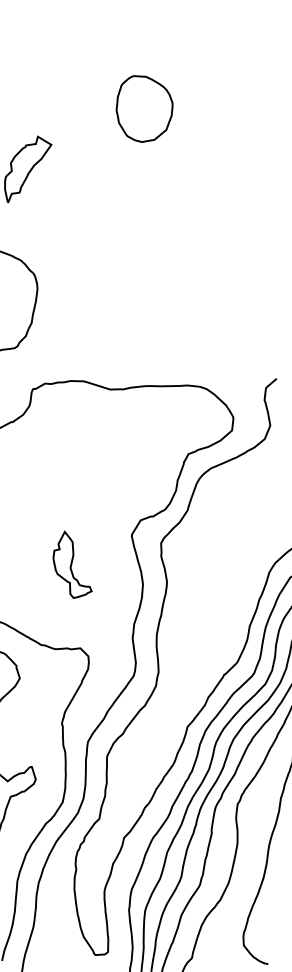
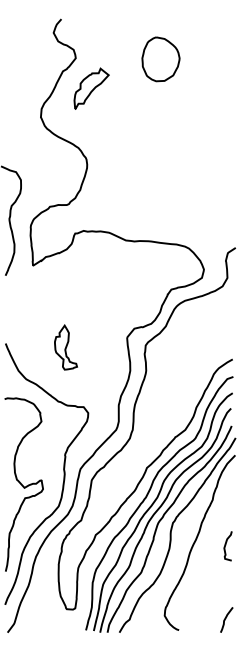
part: (144, 108) -> (160, 59), moved
part: (70, 564) -> (65, 347), moved

